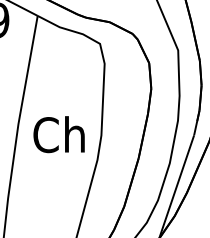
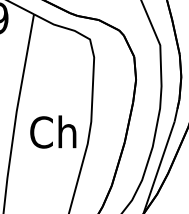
text: (59, 134) -> (53, 131), moved

